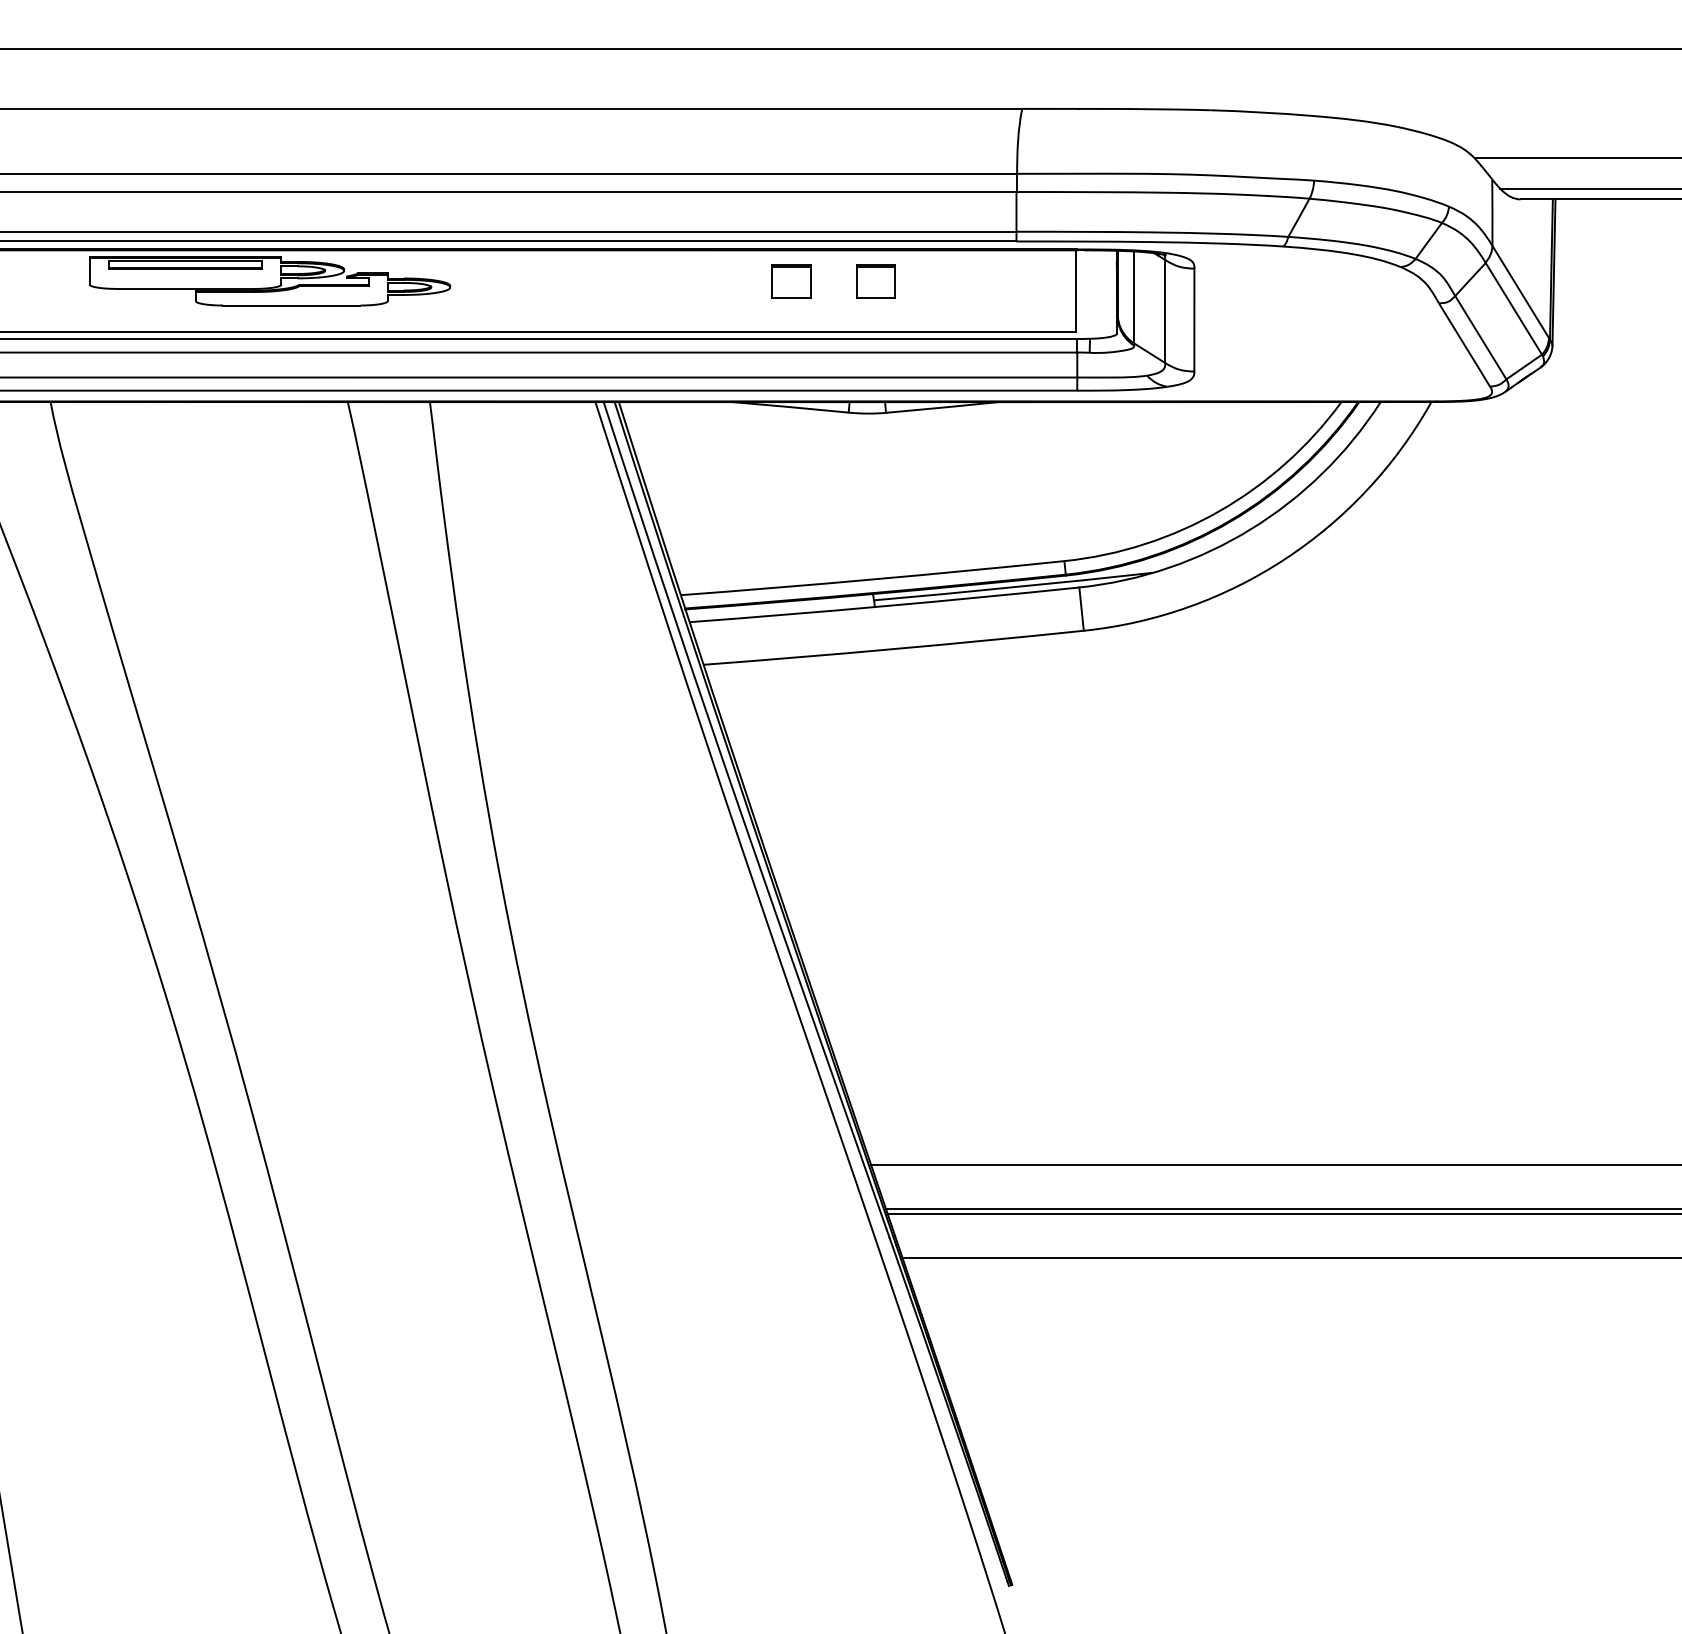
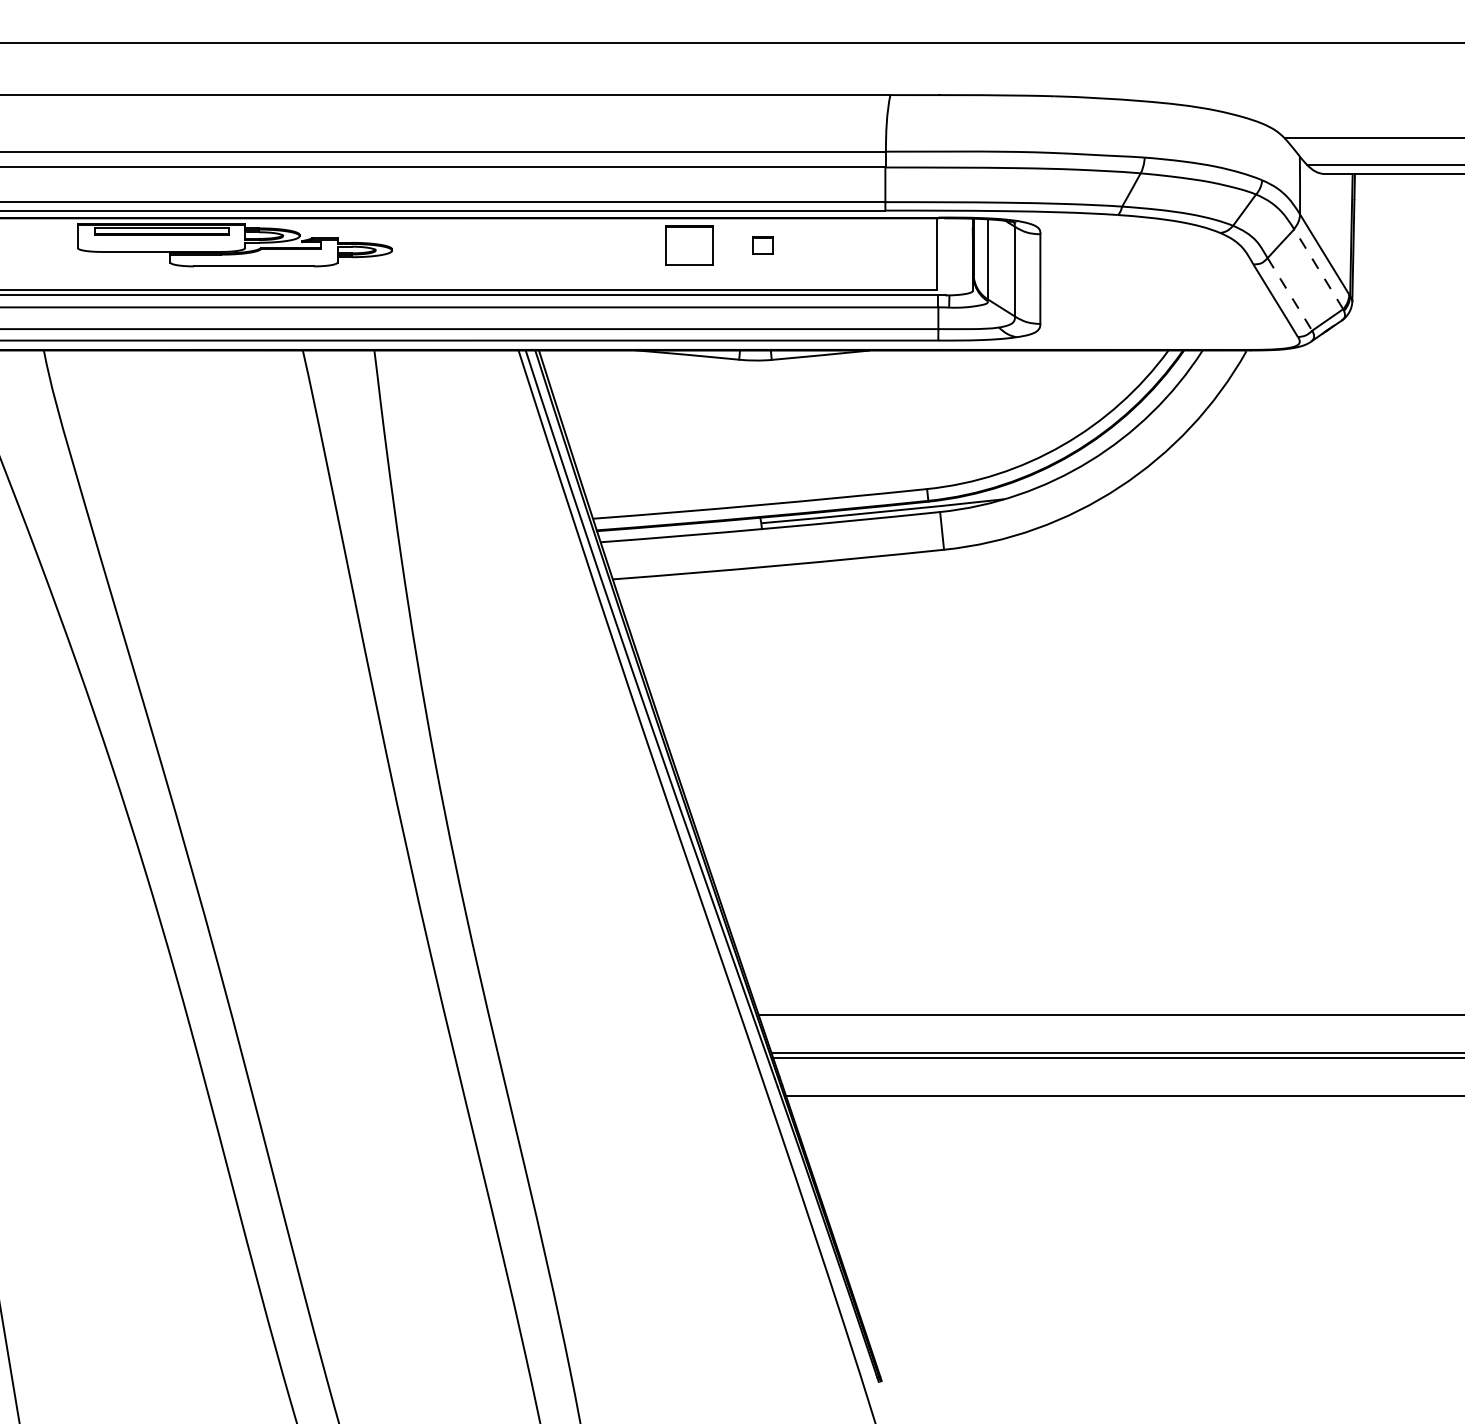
part: (791, 281) -> (689, 245), size x1.4
part: (875, 281) -> (762, 245), size x0.6
line: (1513, 308) -> (1318, 268), solid -> dashed
line: (1480, 337) -> (1289, 294), solid -> dashed

